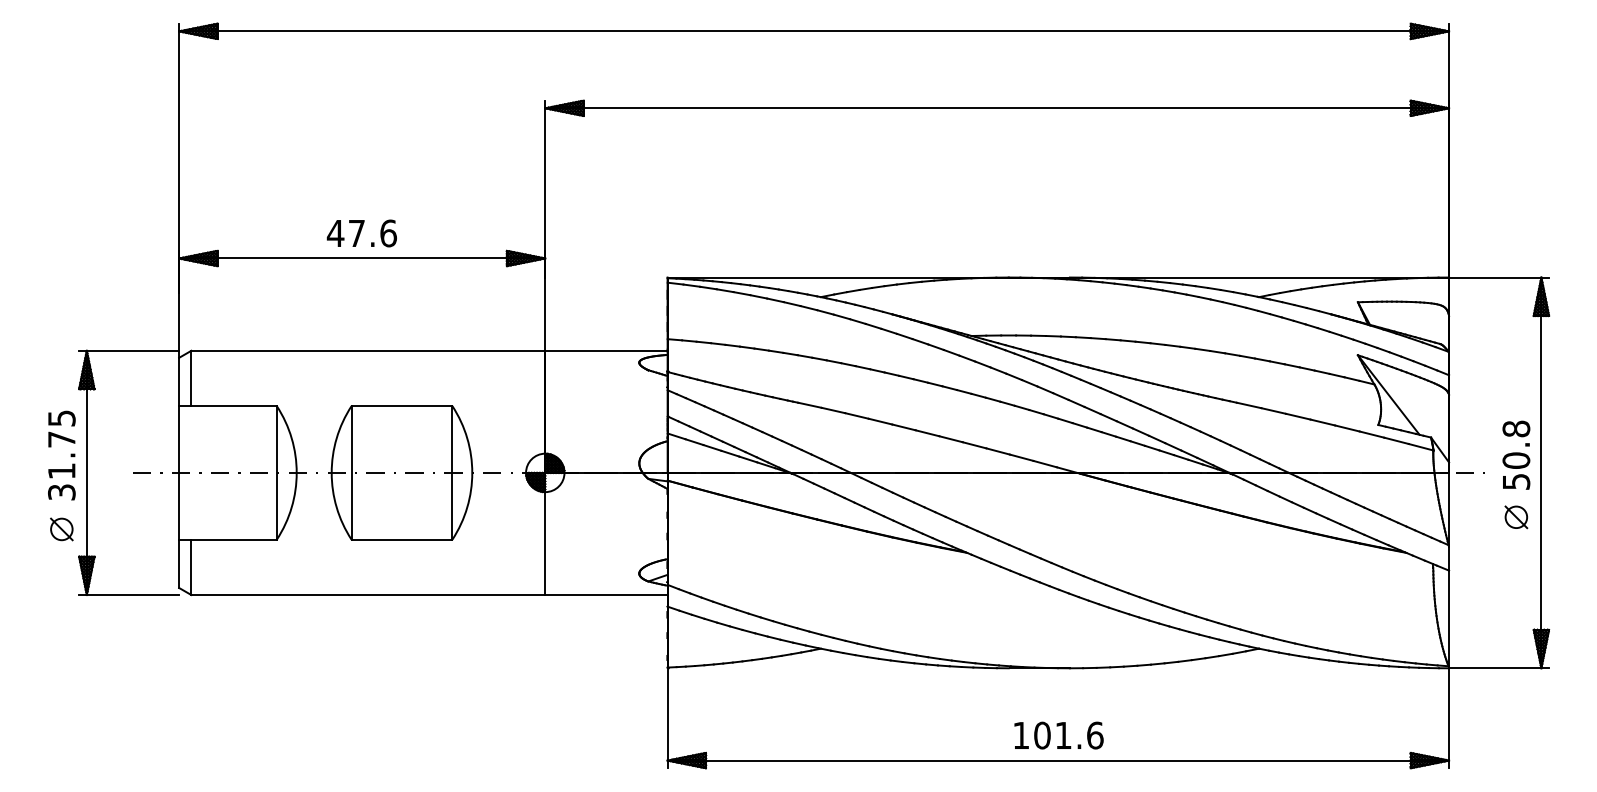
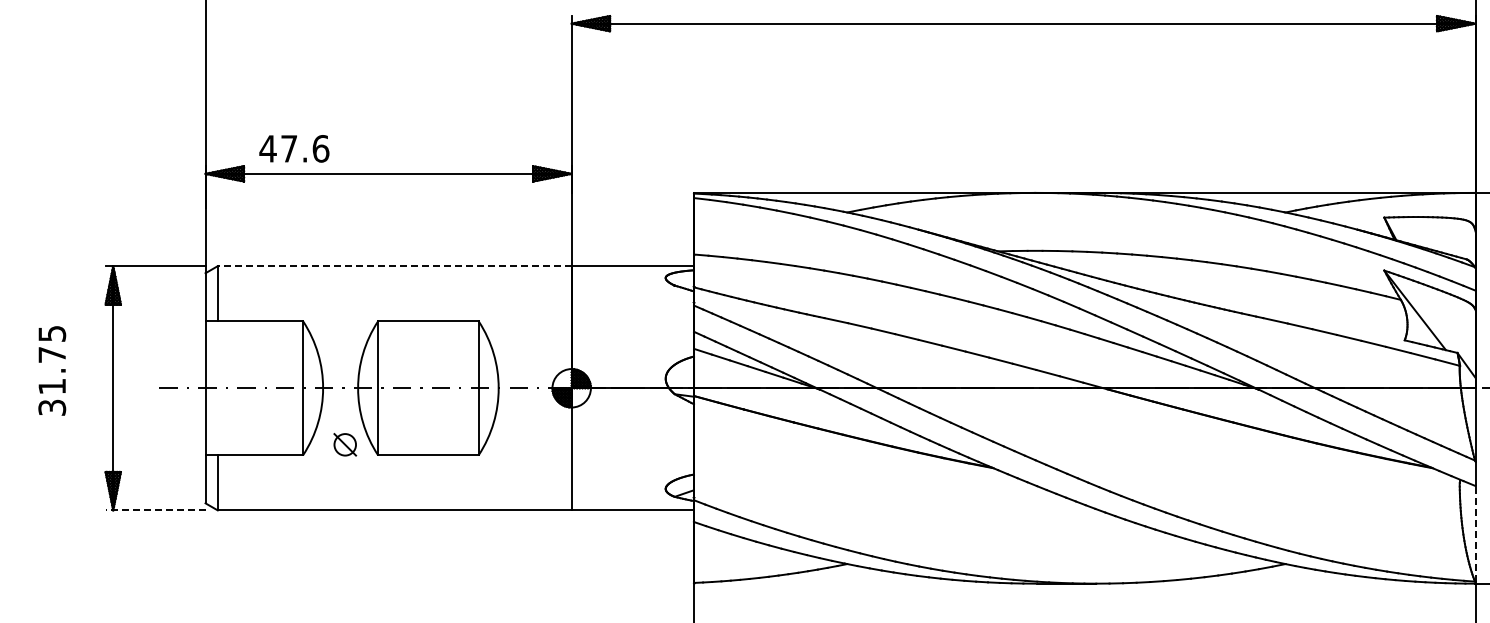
text: (361, 233) -> (293, 148), moved
line: (368, 350) -> (394, 265), solid -> dashed
text: (61, 455) -> (51, 370), moved
part: (61, 529) -> (344, 444), moved
line: (129, 595) -> (155, 510), solid -> dashed
line: (1449, 618) -> (1475, 533), solid -> dashed

